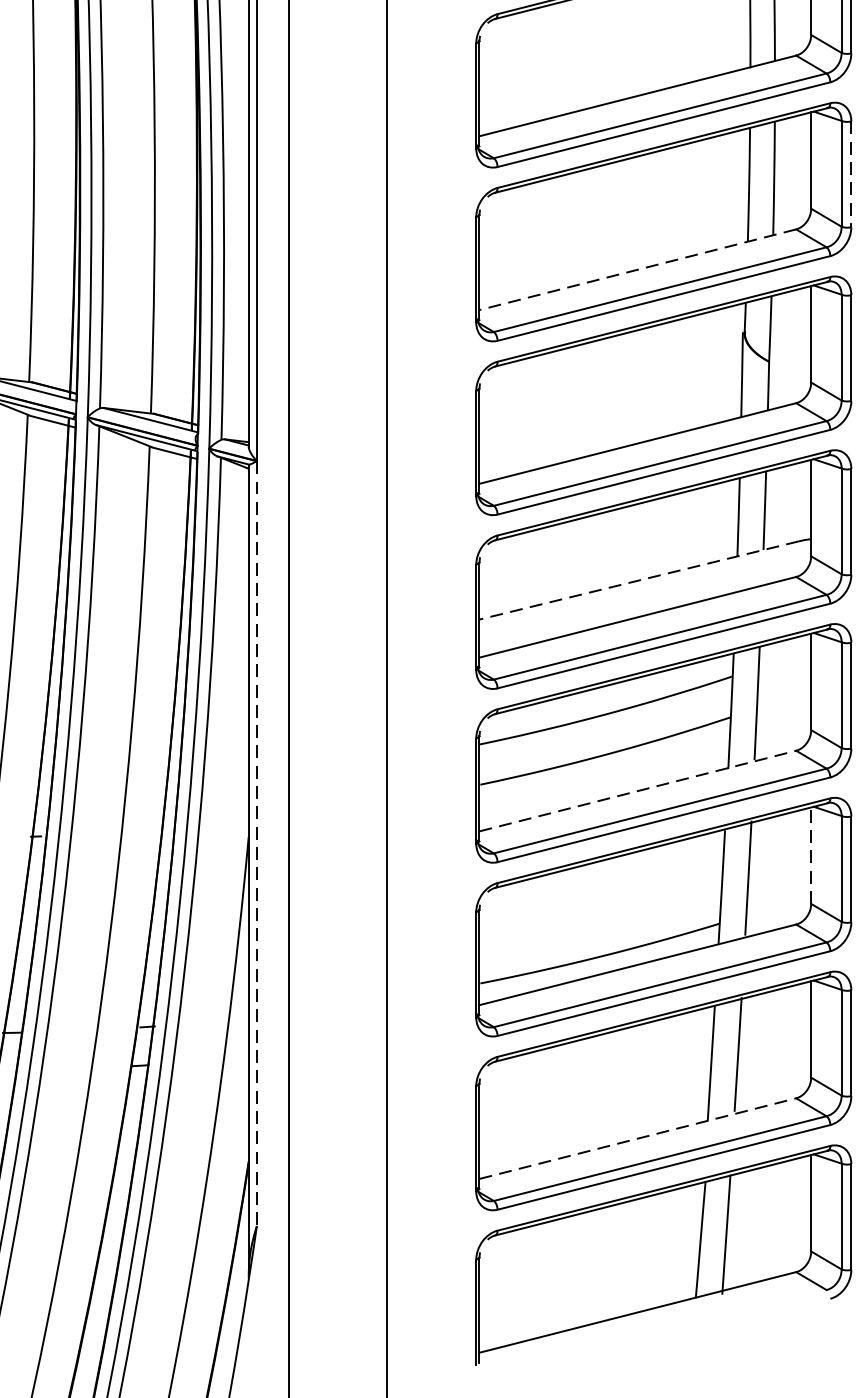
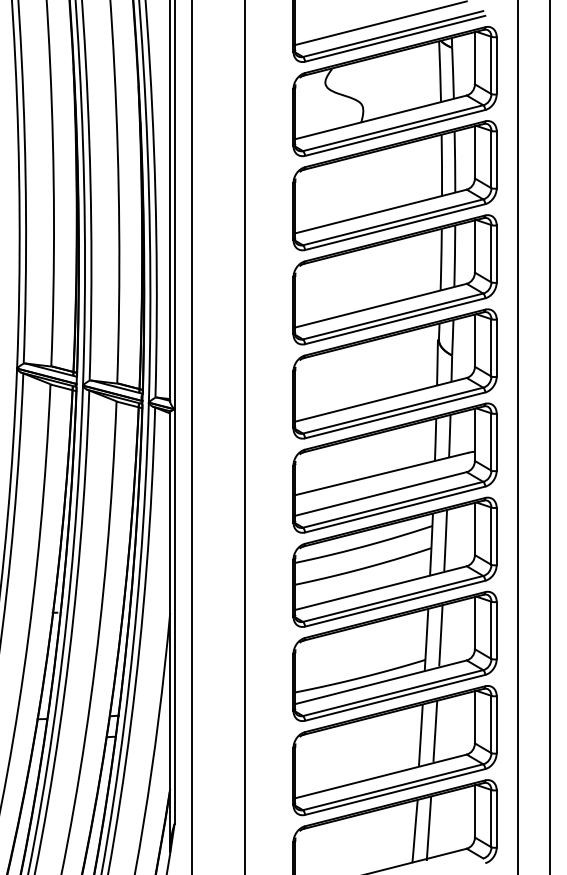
line: (850, 175) -> (496, 254), dashed -> solid
line: (638, 269) -> (381, 305), dashed -> solid
line: (638, 581) -> (381, 474), dashed -> solid
line: (638, 791) -> (381, 588), dashed -> solid
line: (256, 845) -> (174, 617), dashed -> solid
line: (810, 854) -> (474, 622), dashed -> solid
line: (638, 1138) -> (381, 776), dashed -> solid

